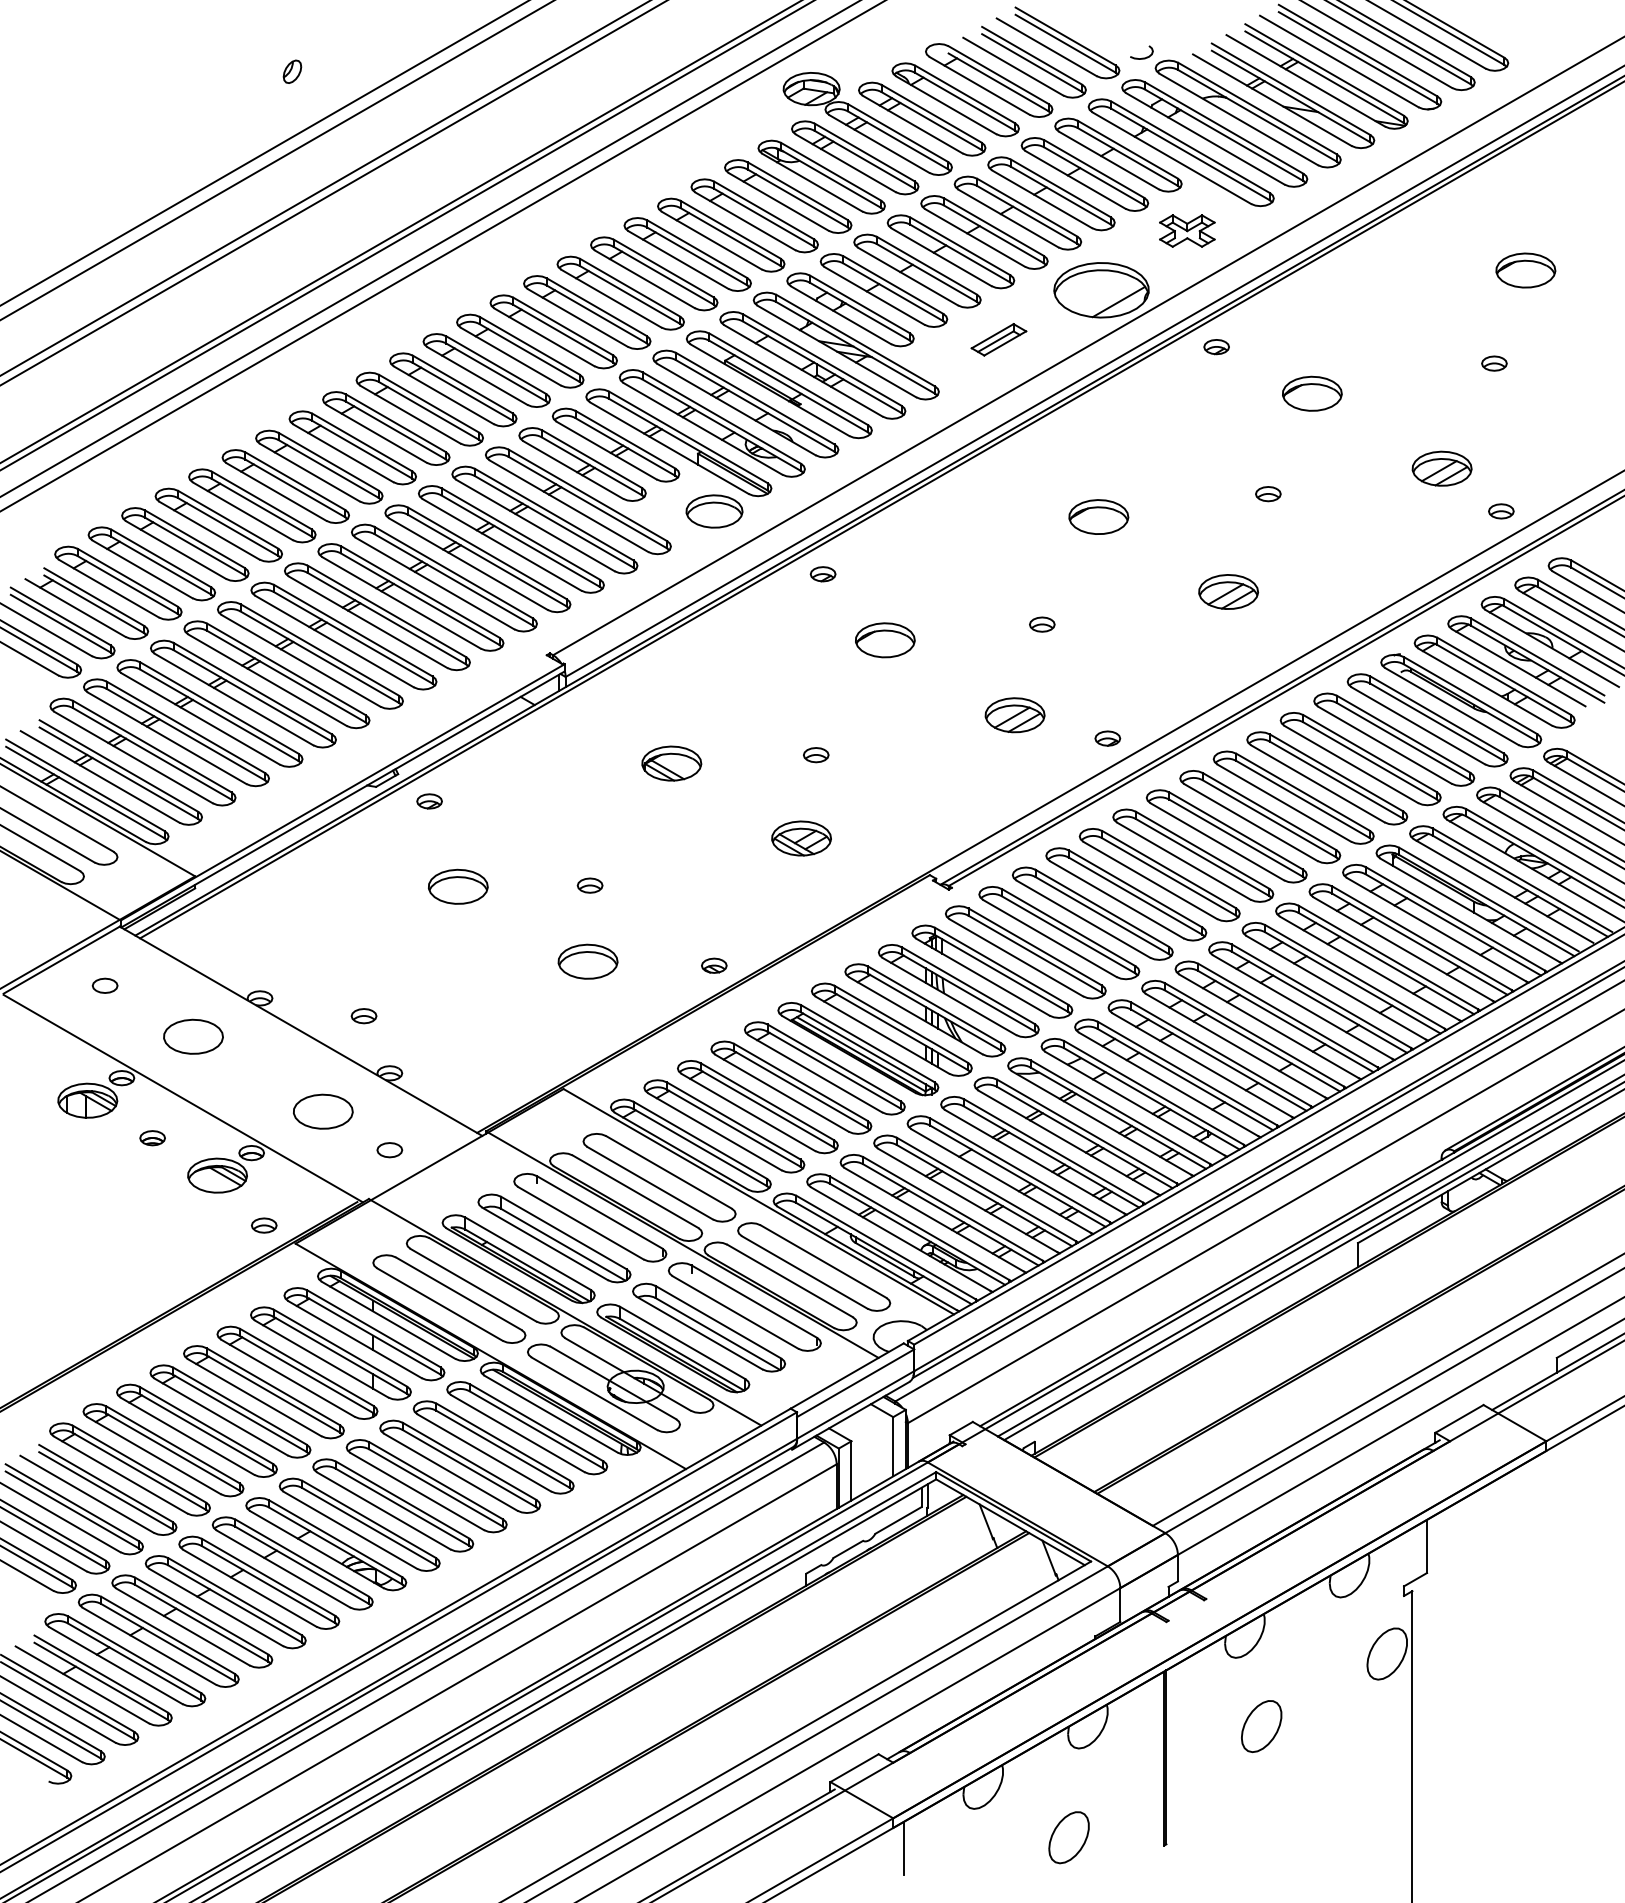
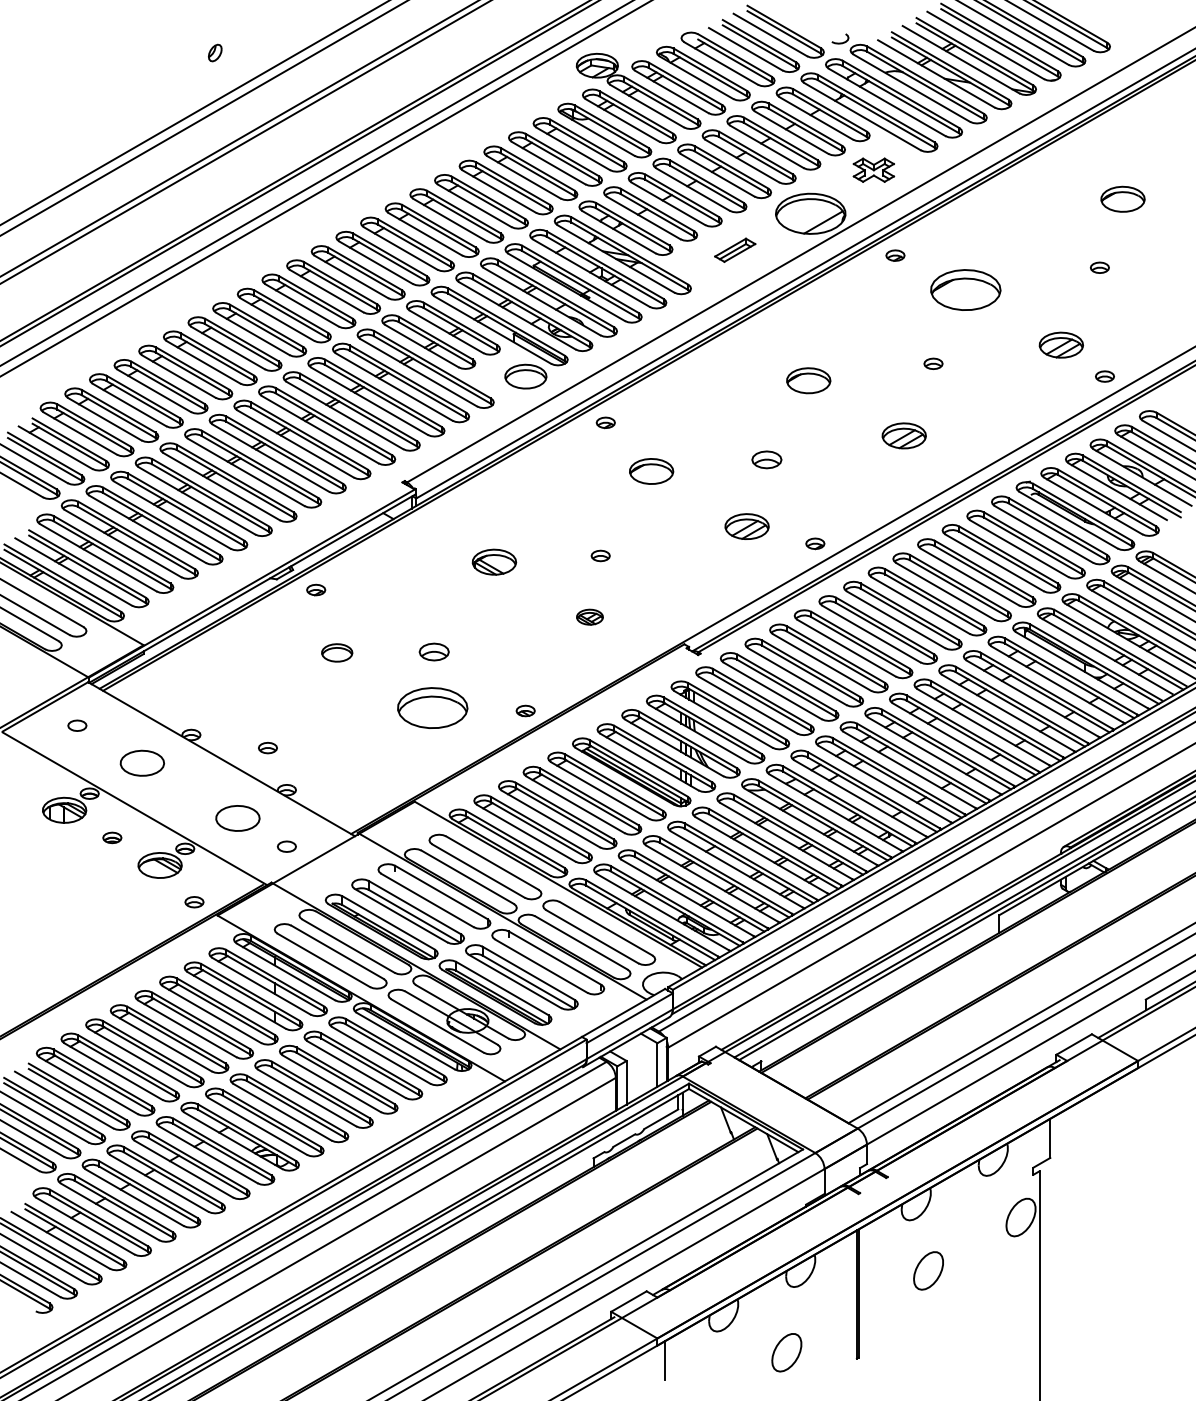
part: (1311, 393) -> (965, 289), size x1.6
part: (1042, 624) -> (767, 459), size x1.6
part: (800, 837) -> (589, 616), size x0.6
part: (590, 884) -> (434, 651), size x1.6
part: (457, 886) -> (336, 652), size x0.7
part: (587, 961) -> (432, 707), size x1.6

